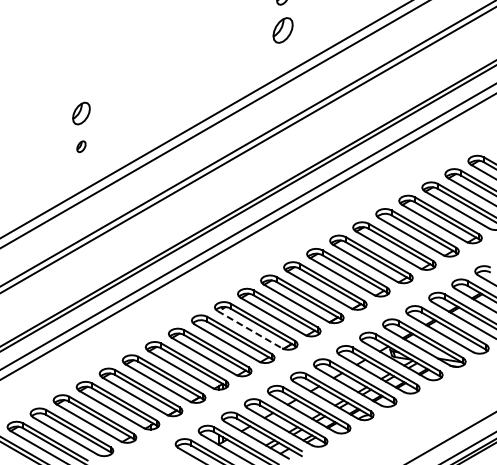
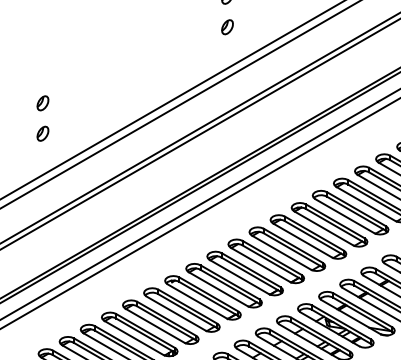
part: (282, 29) -> (227, 26), size x0.62
part: (81, 112) -> (43, 102), size x0.71
part: (81, 146) -> (43, 133), size x1.43
line: (250, 329) -> (197, 301), dashed -> solid

